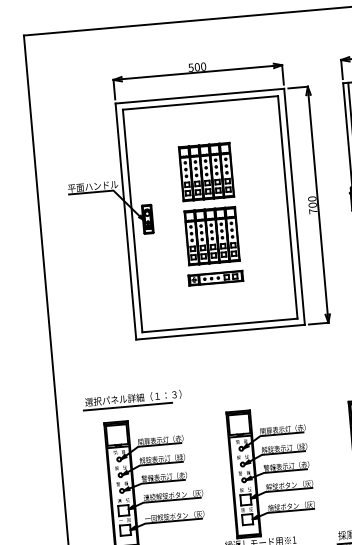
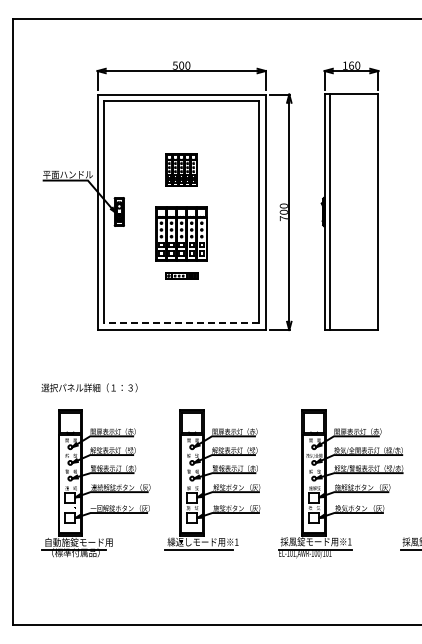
part: (206, 171) -> (181, 169), size x0.6
part: (215, 277) -> (181, 275), size x0.6
line: (219, 325) -> (181, 323), solid -> dashed
line: (127, 406) -> (83, 395), removed

